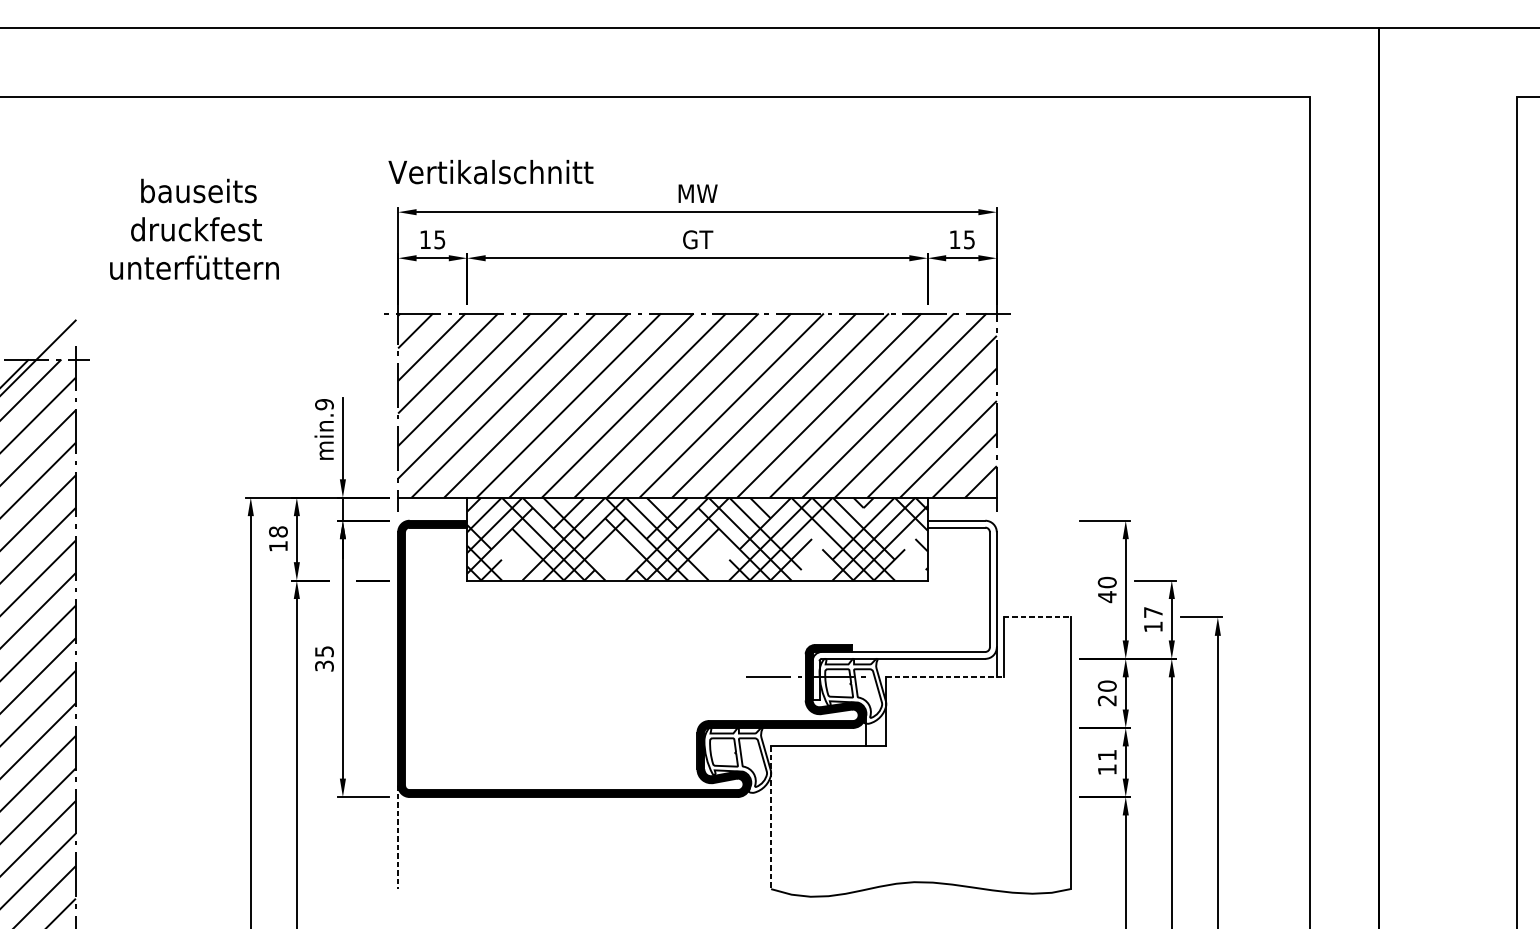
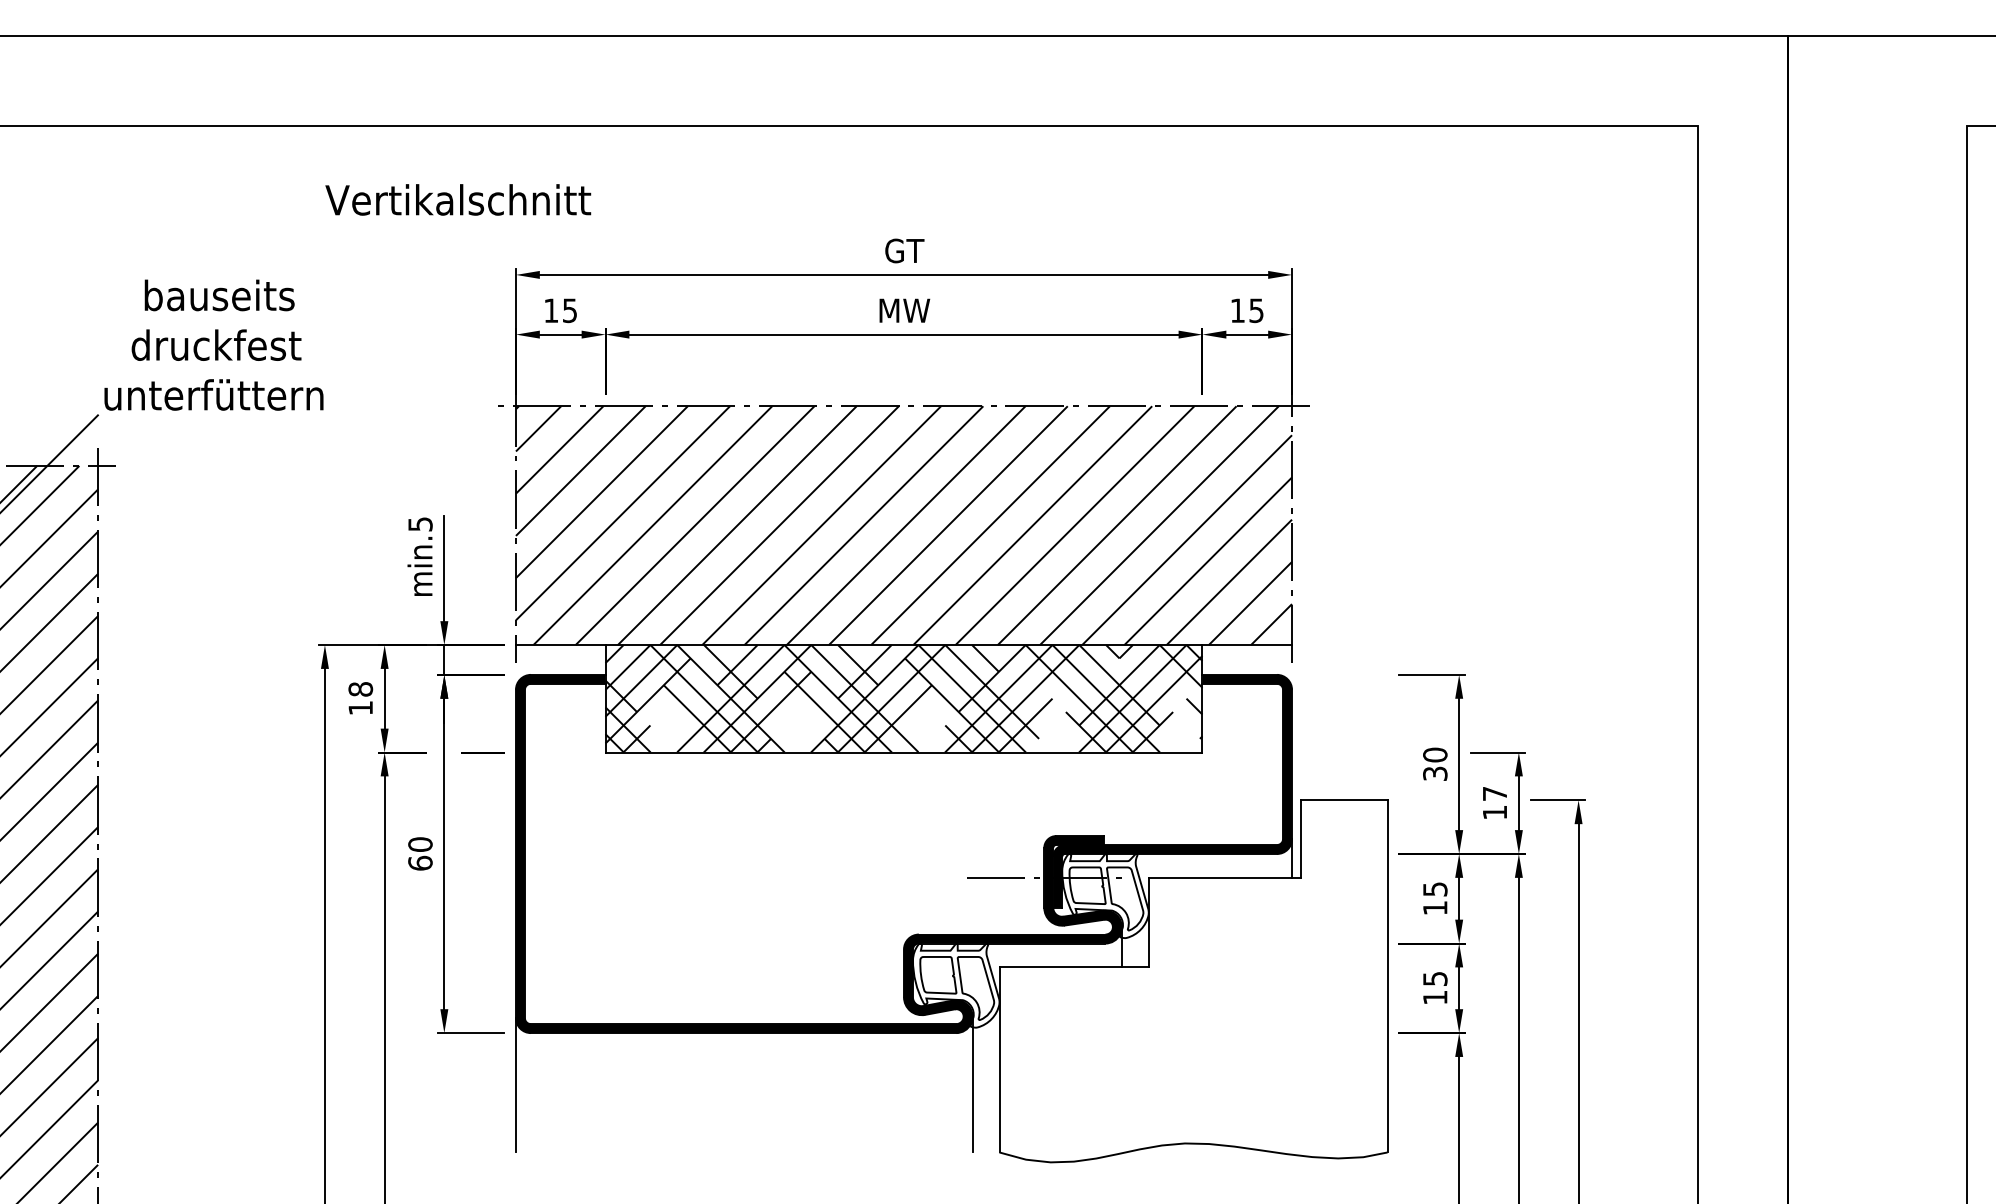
text: (491, 171) -> (458, 199), moved
text: (697, 193) -> (904, 250), MW -> GT
text: (194, 228) -> (213, 344), moved
text: (697, 239) -> (904, 310), GT -> MW
text: (324, 404) -> (420, 524), min.9 -> min.5
text: (1107, 596) -> (1435, 773), 40 -> 30
fill: (904, 609) -> (1172, 790), added
line: (1037, 617) -> (1344, 800), dashed -> solid
text: (324, 658) -> (420, 853), 35 -> 60
line: (945, 677) -> (1225, 877), dashed -> solid
text: (1107, 693) -> (1435, 898), 20 -> 15
text: (1107, 754) -> (1435, 978), 11 -> 15
line: (771, 817) -> (999, 1059), dashed -> solid
line: (750, 836) -> (972, 1084), added
line: (397, 837) -> (515, 1085), dashed -> solid

